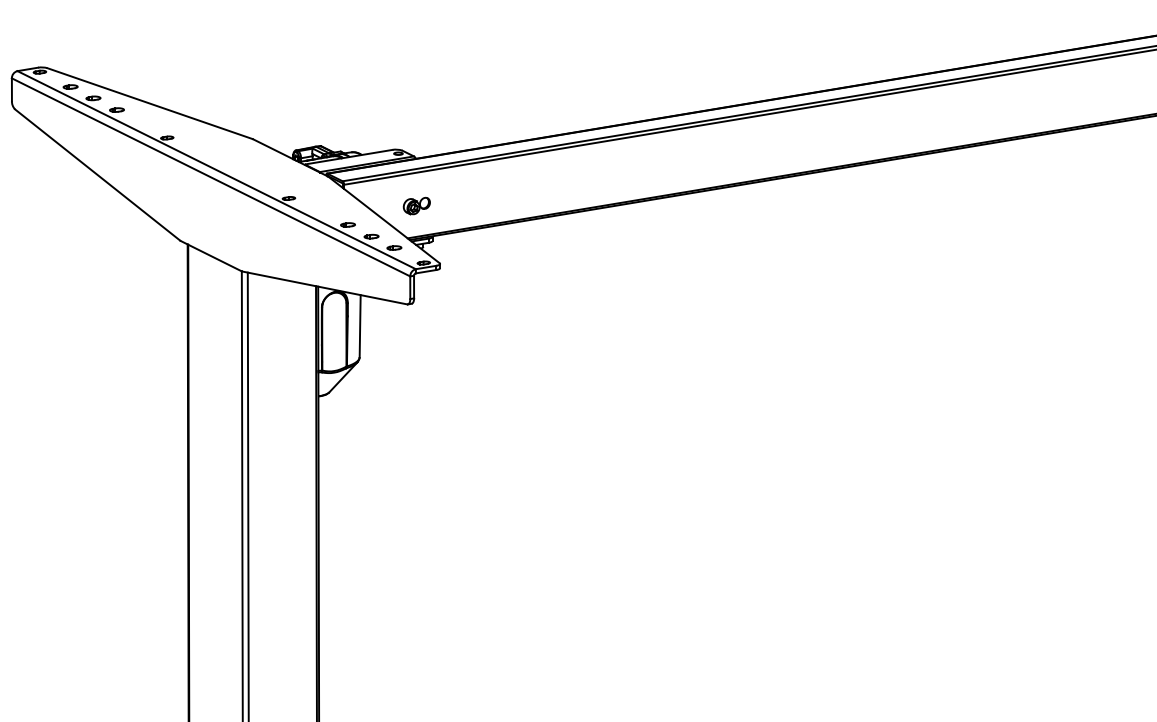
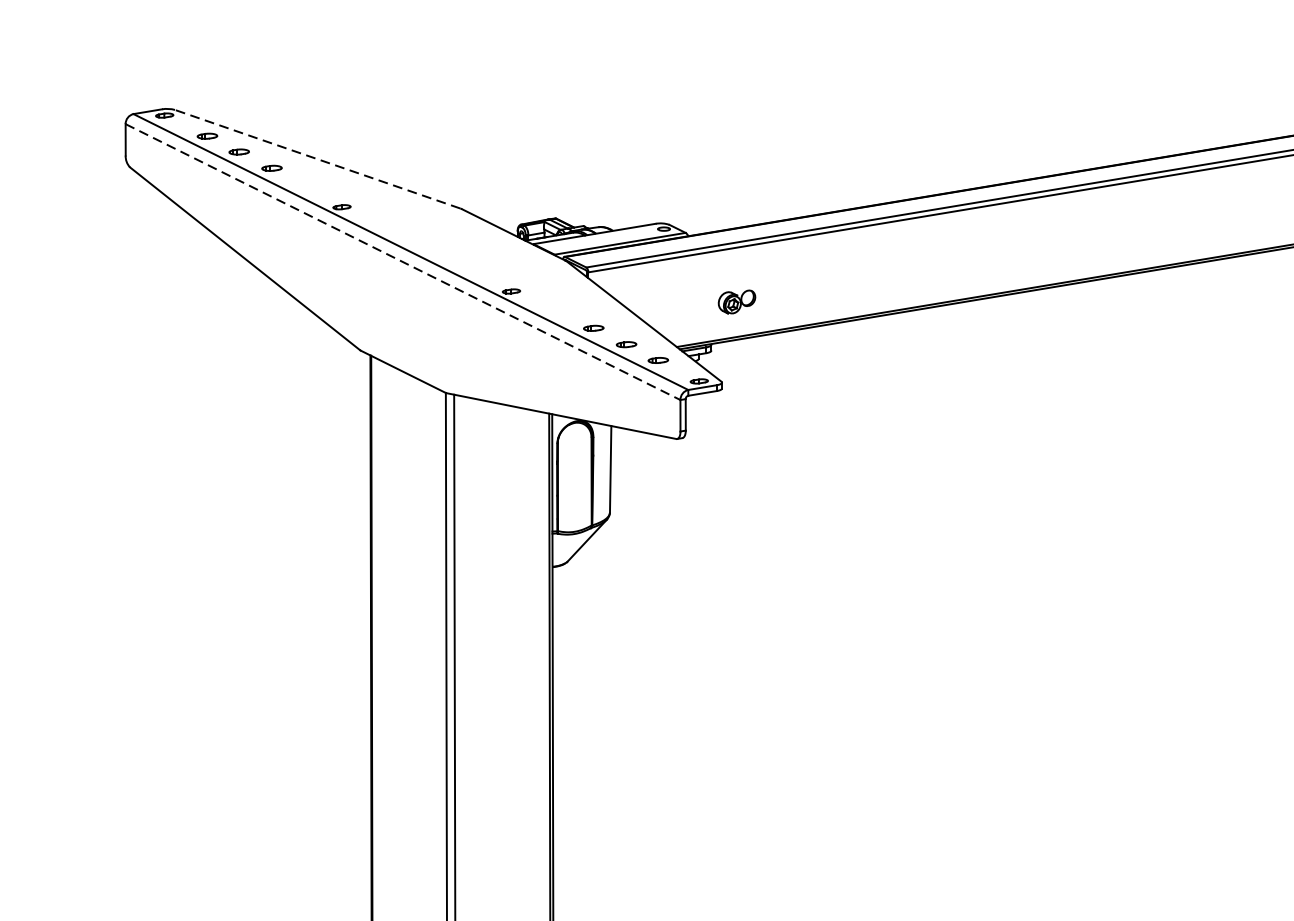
line: (149, 103) -> (317, 159), solid -> dashed
line: (211, 177) -> (403, 262), solid -> dashed
part: (416, 205) -> (736, 301), moved

